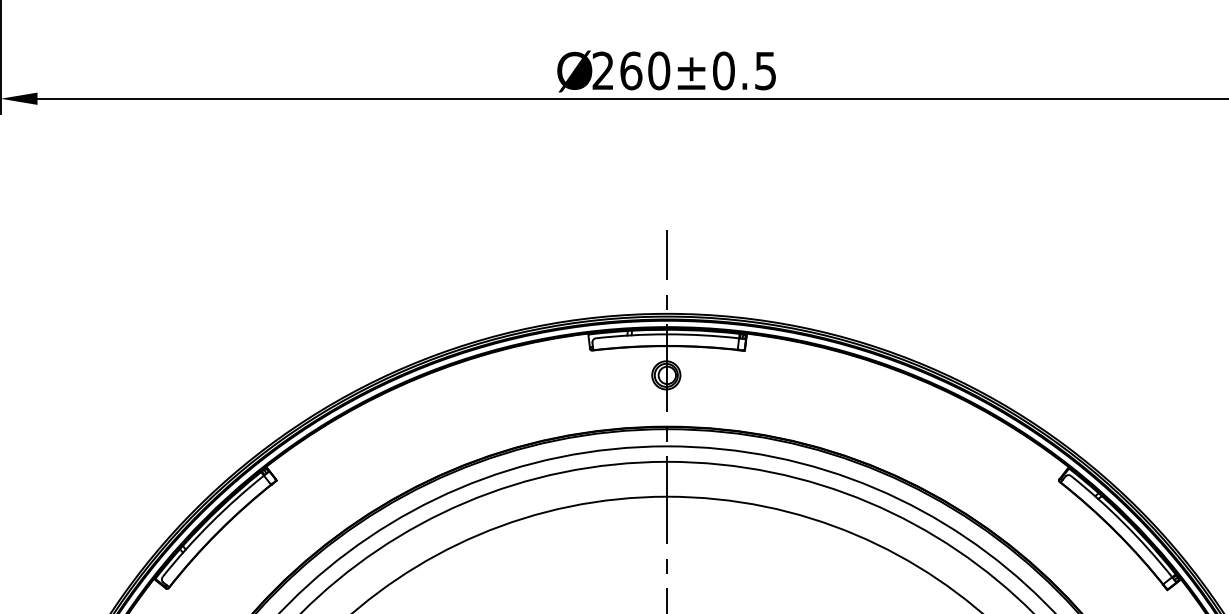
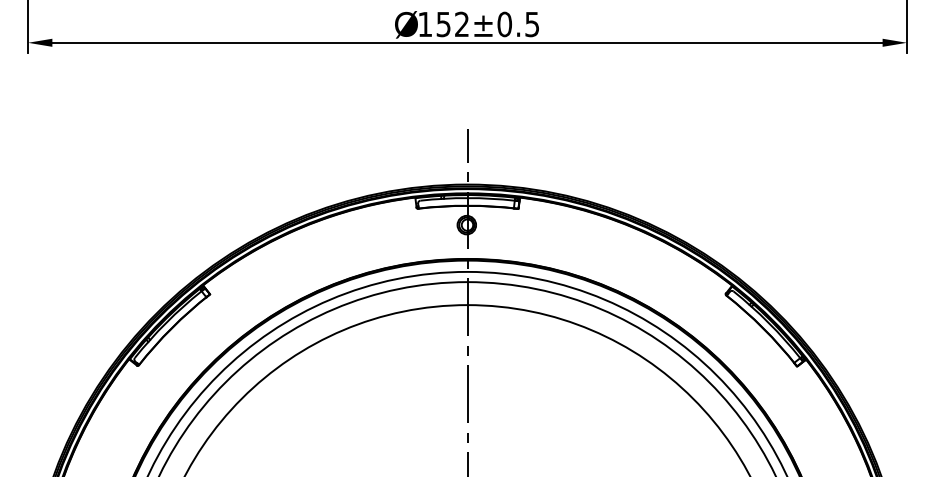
text: (630, 70) -> (443, 24), 260±0.5 -> 152±0.5

